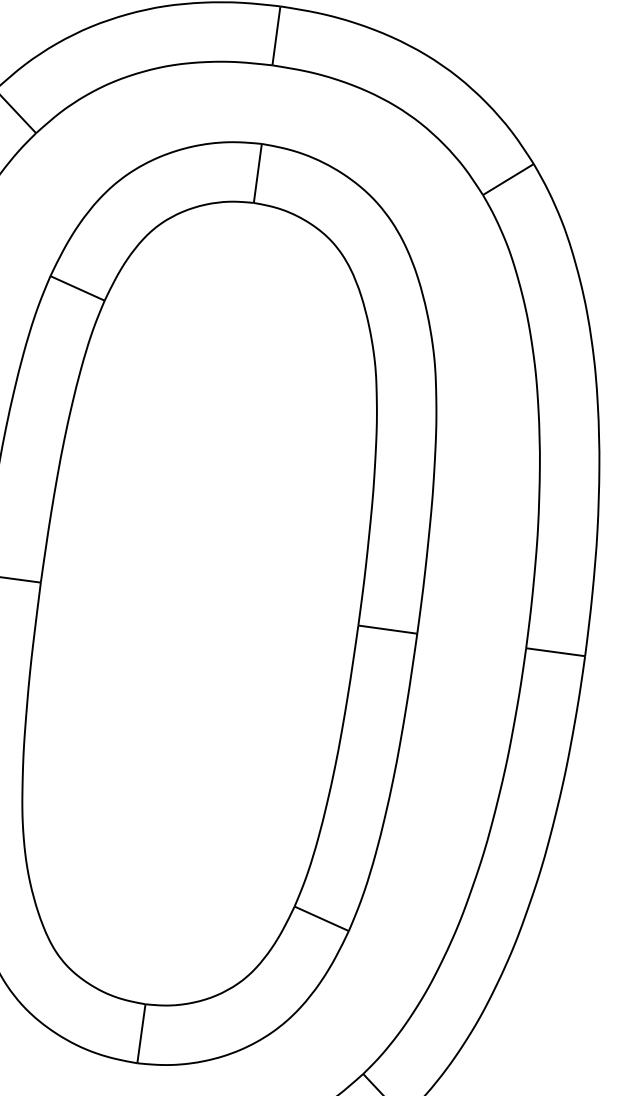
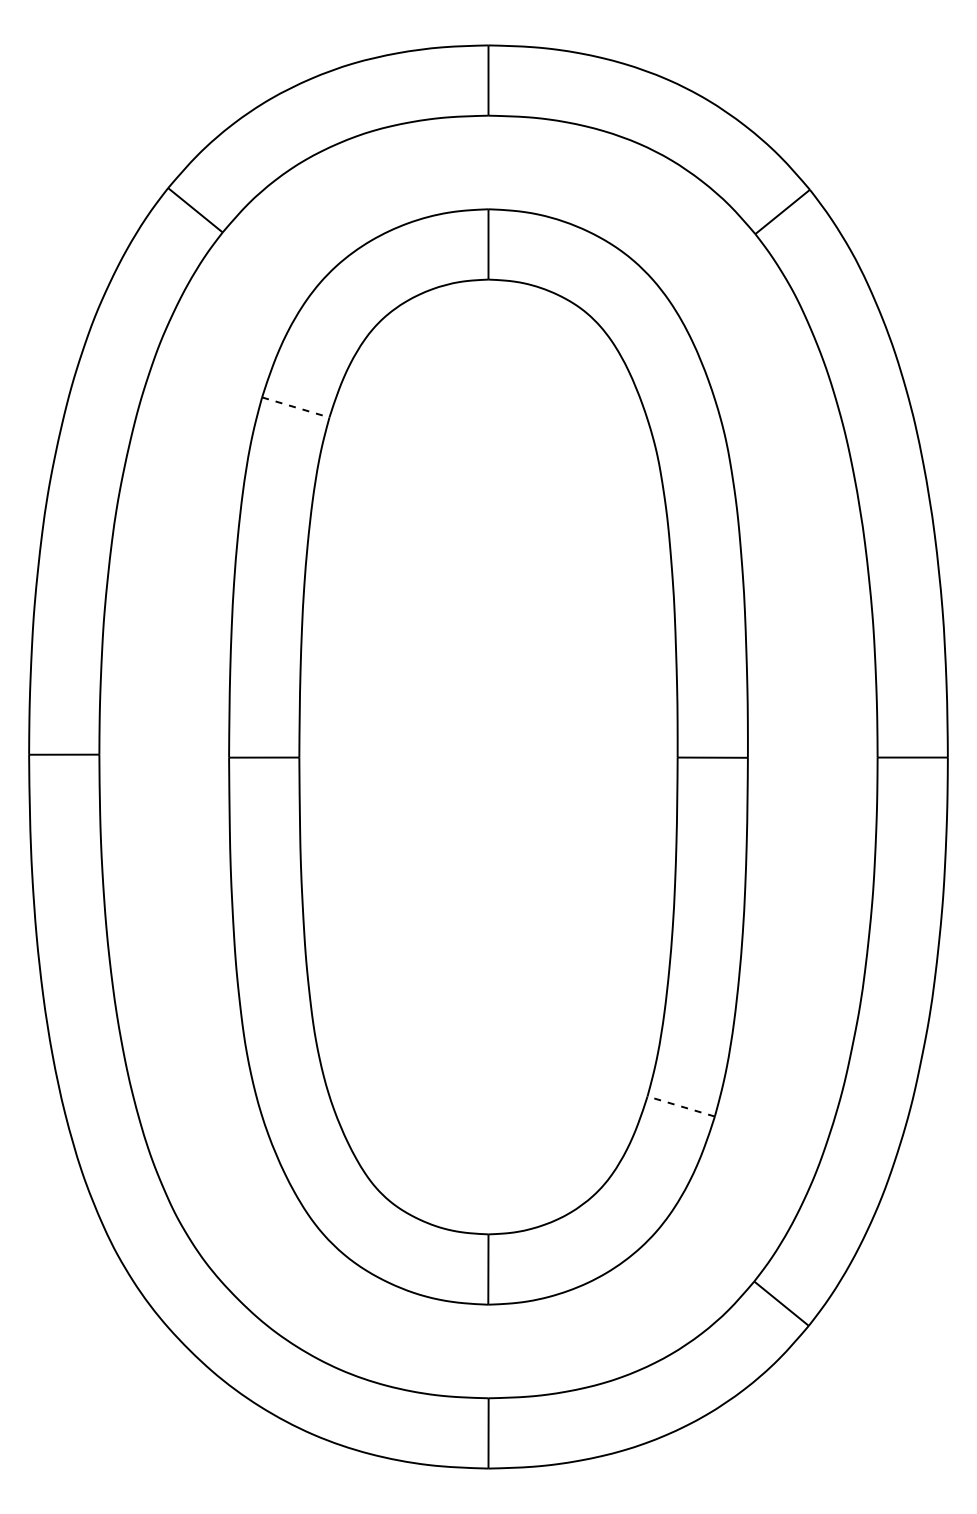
line: (78, 288) -> (296, 407), solid -> dashed
line: (321, 918) -> (680, 1106), solid -> dashed

